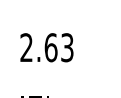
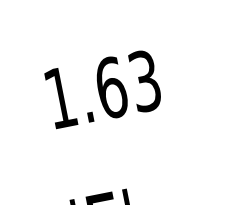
text: (26, 47) -> (60, 97), 2.63 -> 1.63

